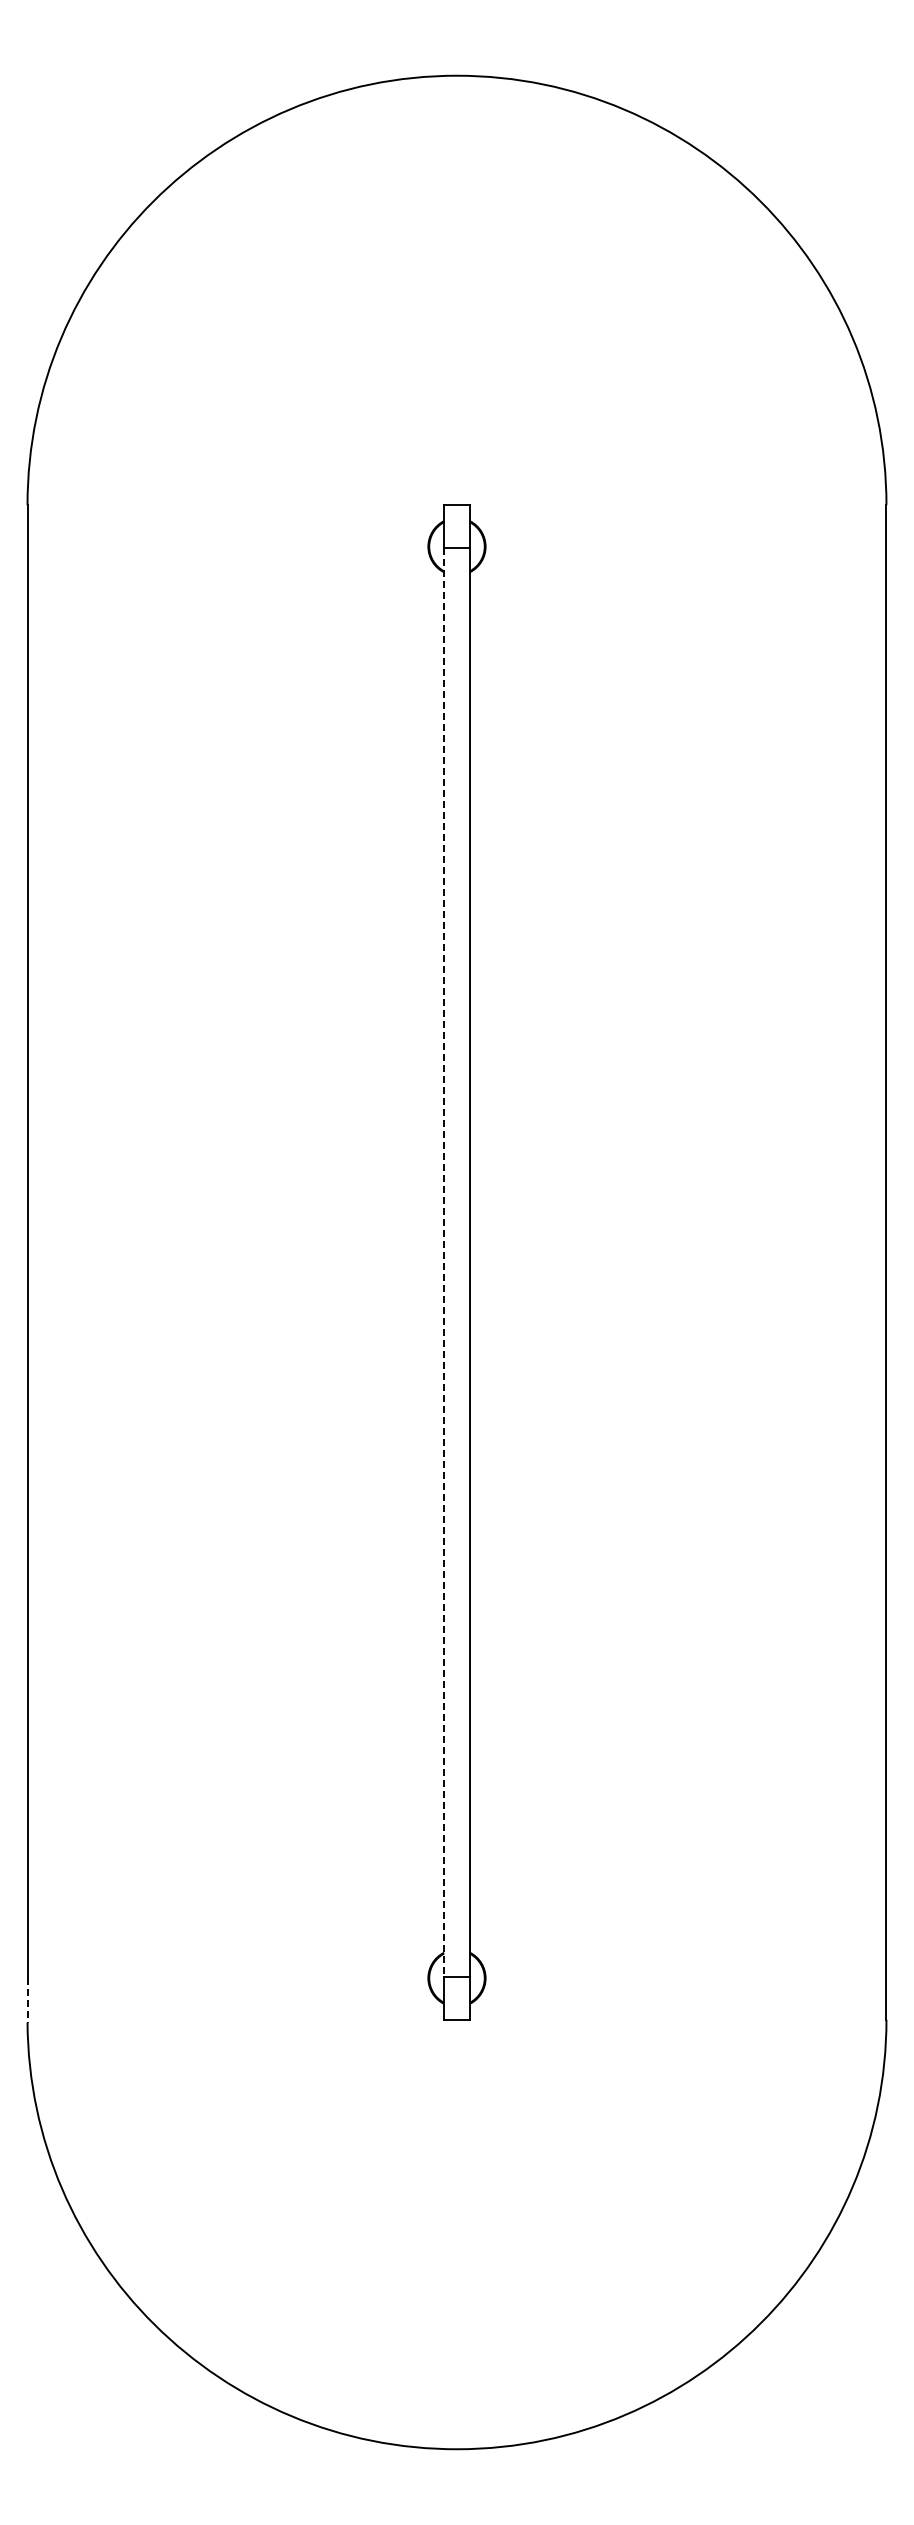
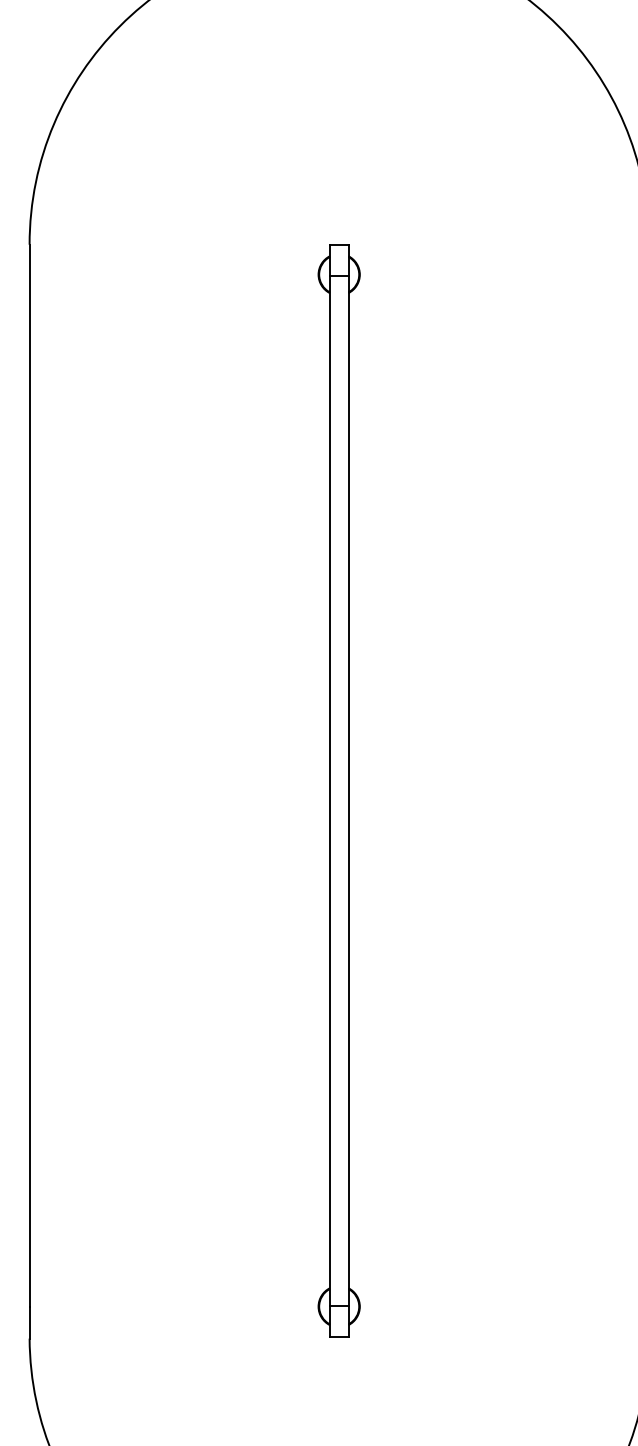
line: (444, 1262) -> (330, 790), dashed -> solid
line: (27, 2000) -> (29, 1322), dashed -> solid

